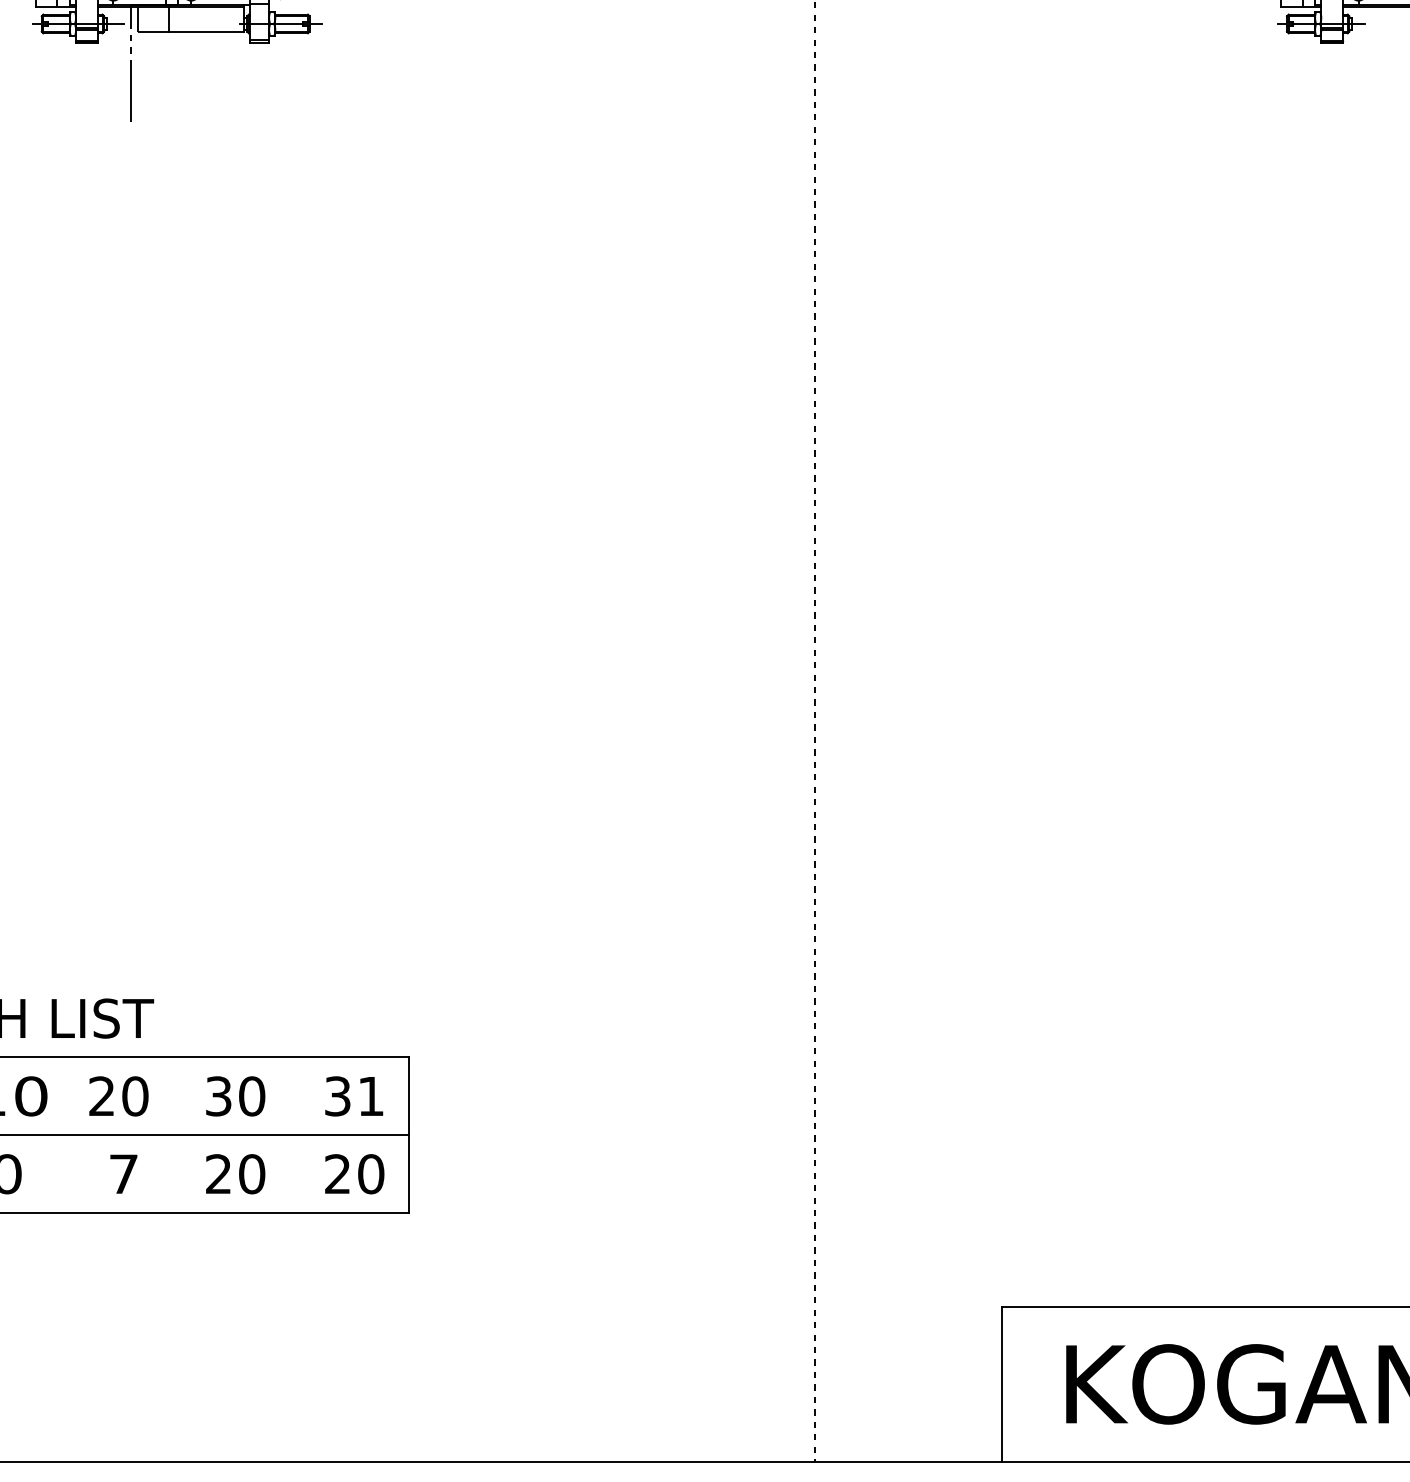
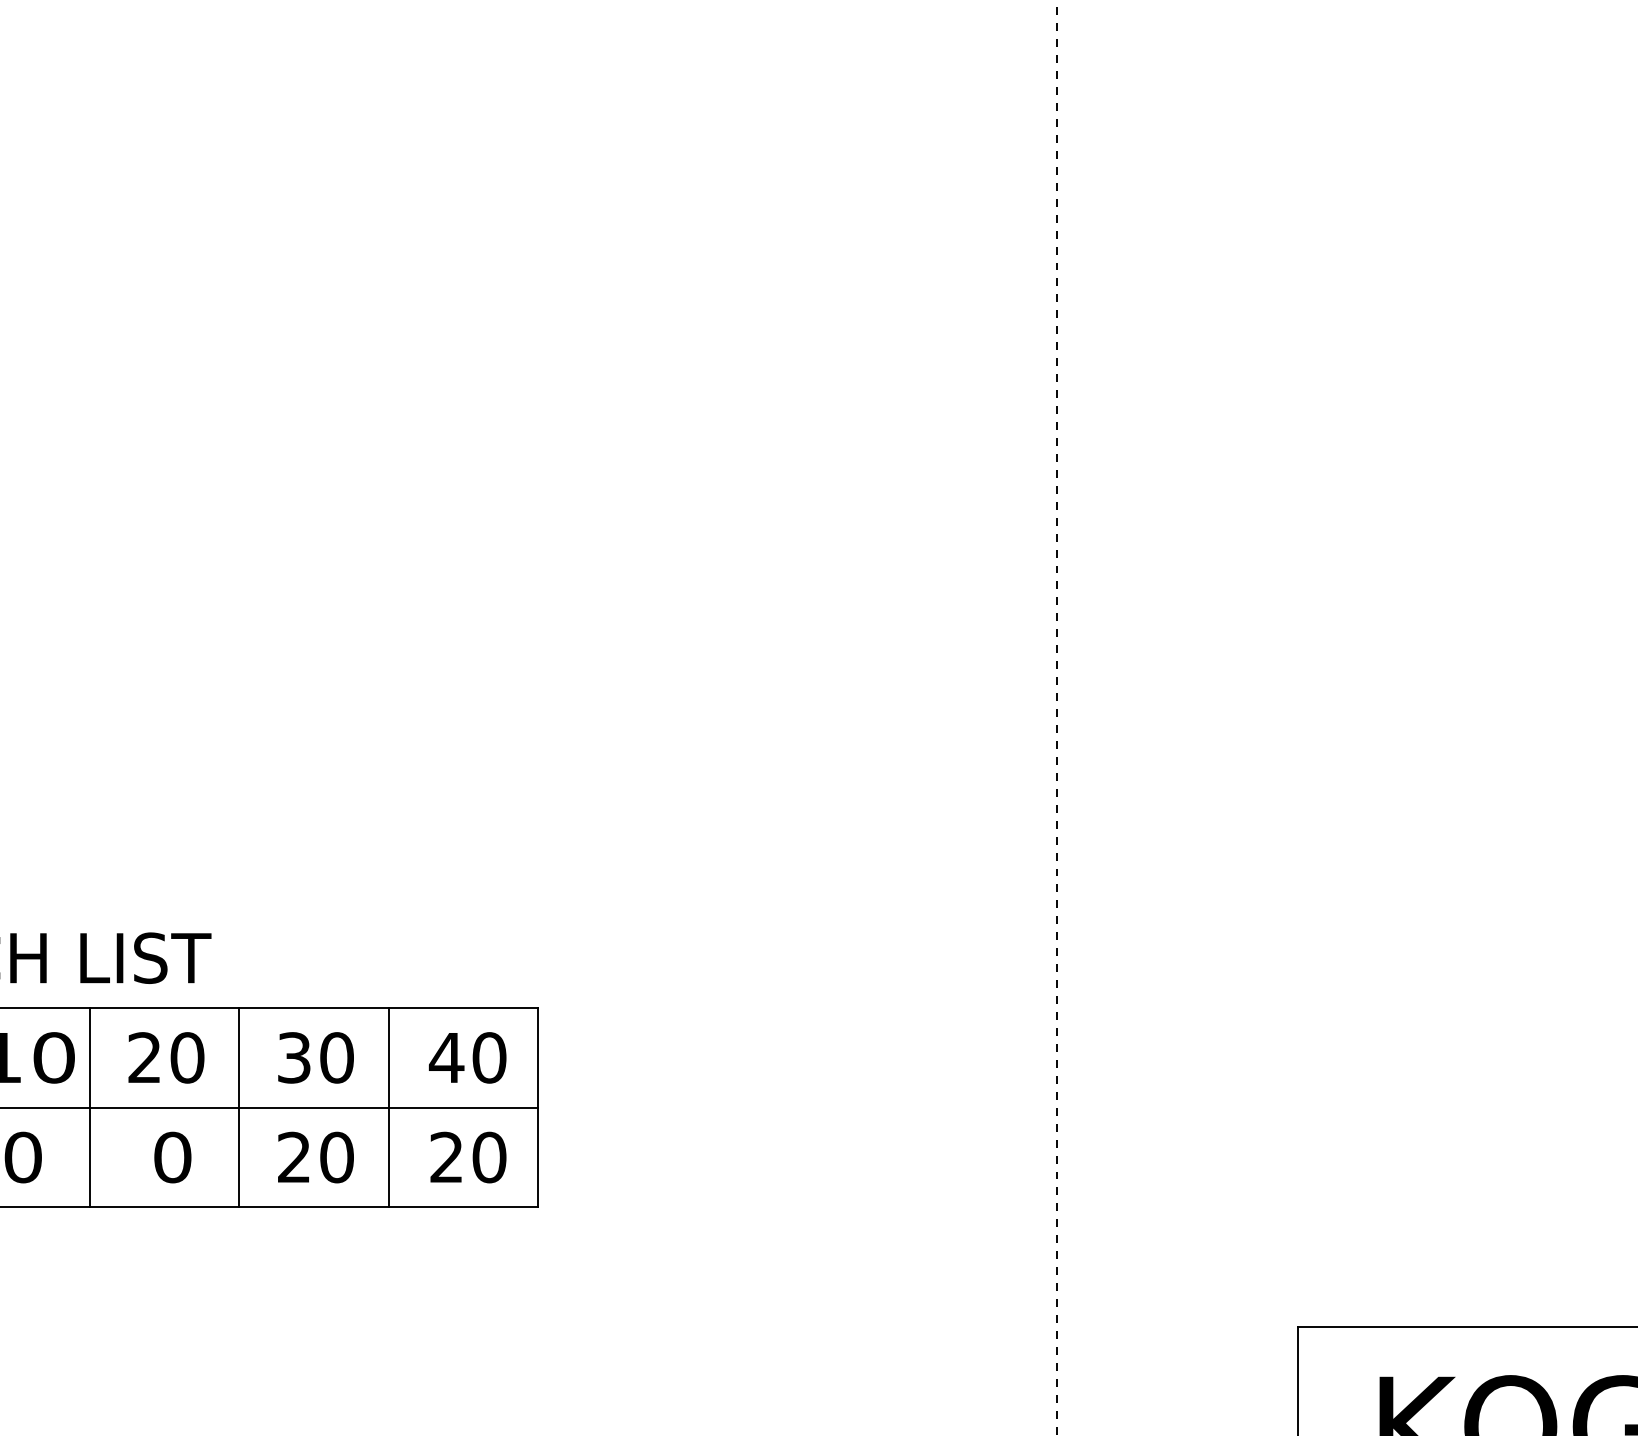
text: (353, 1096) -> (466, 1058), 31 -> 40
line: (58, 1135) -> (89, 1107), added
line: (175, 1135) -> (238, 1107), added
line: (292, 1135) -> (388, 1107), added
text: (123, 1174) -> (172, 1157), 7 -> 0

